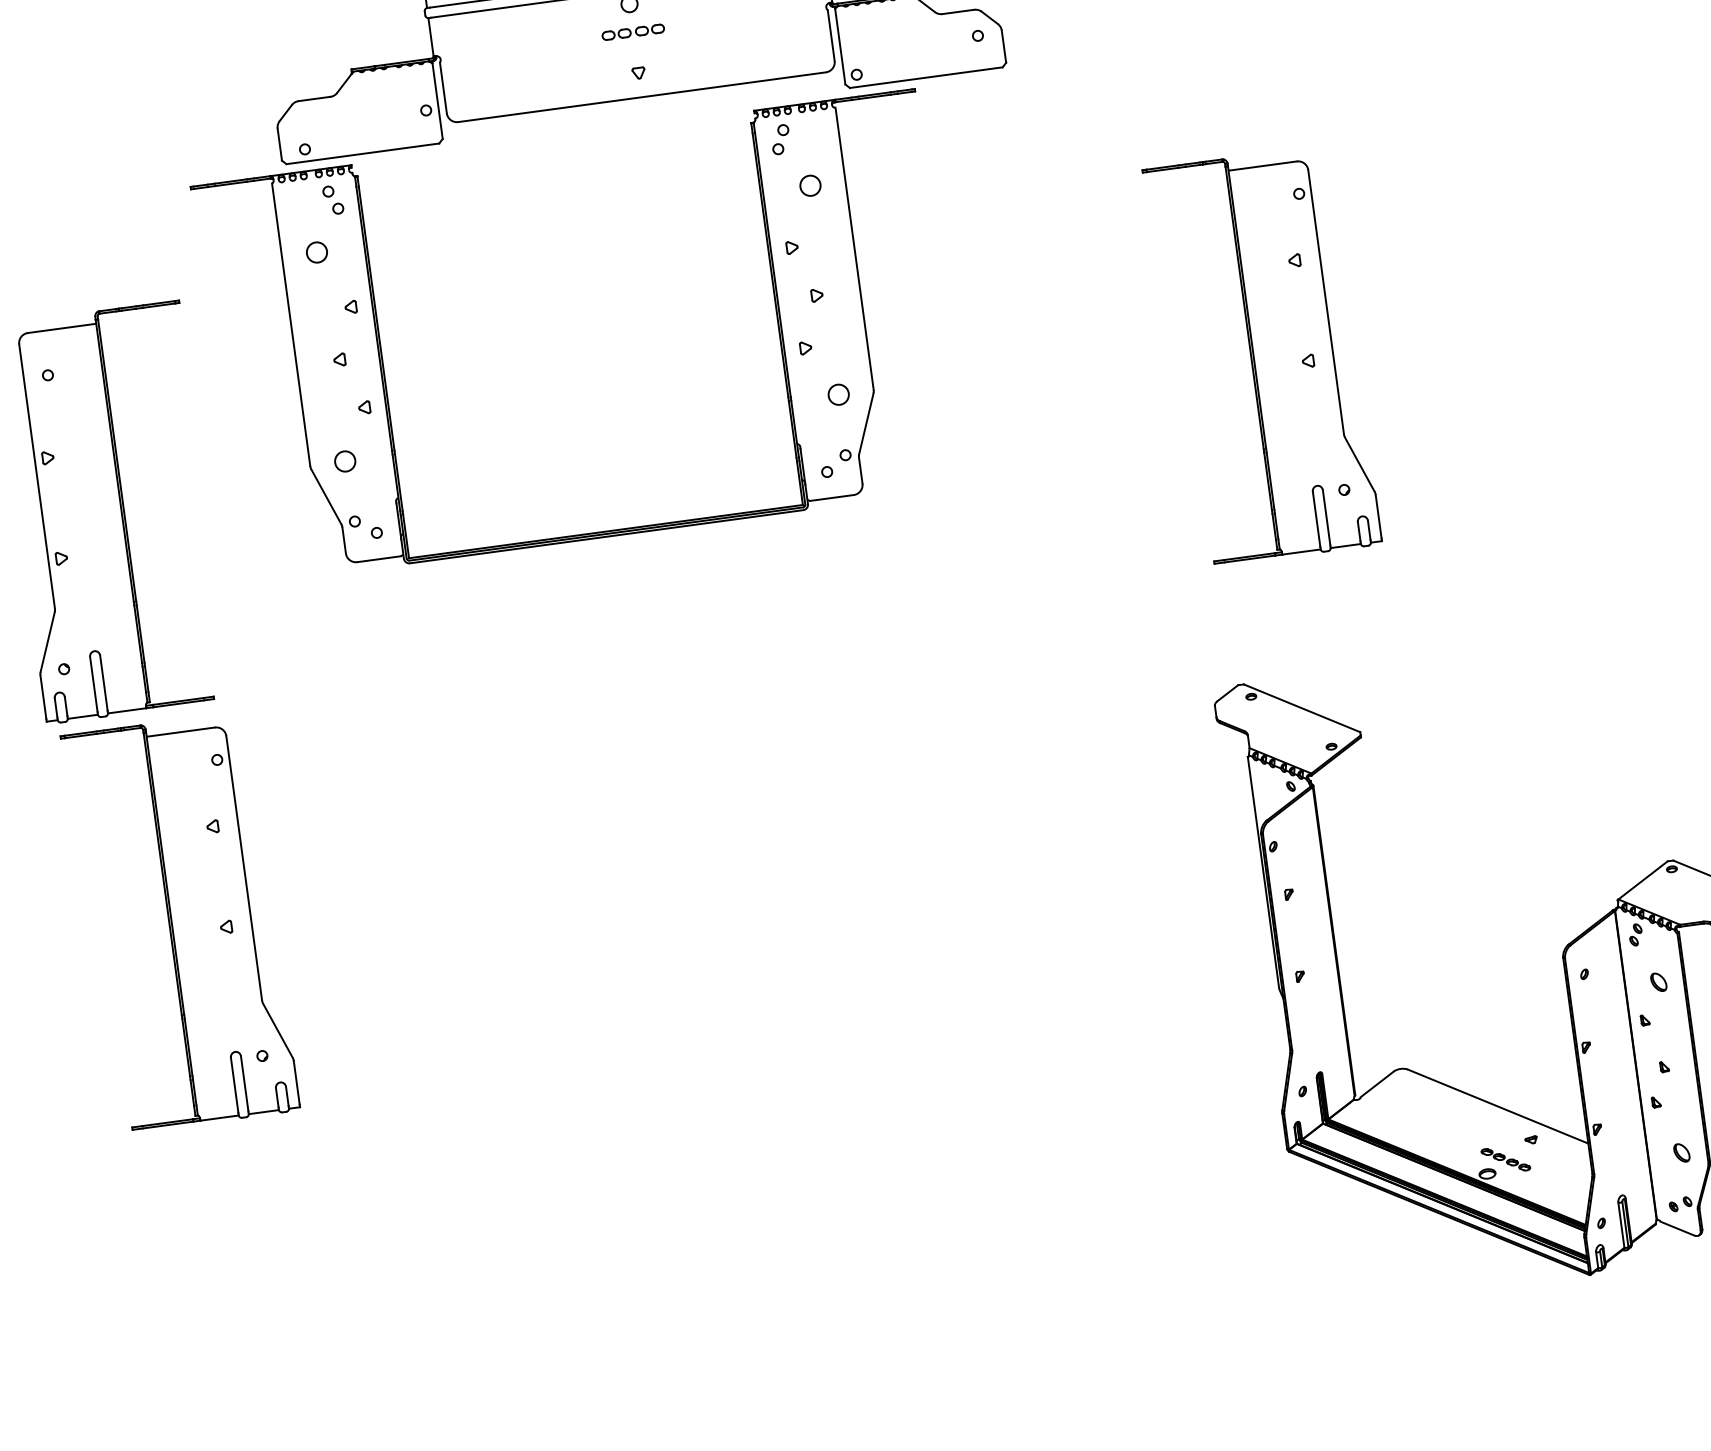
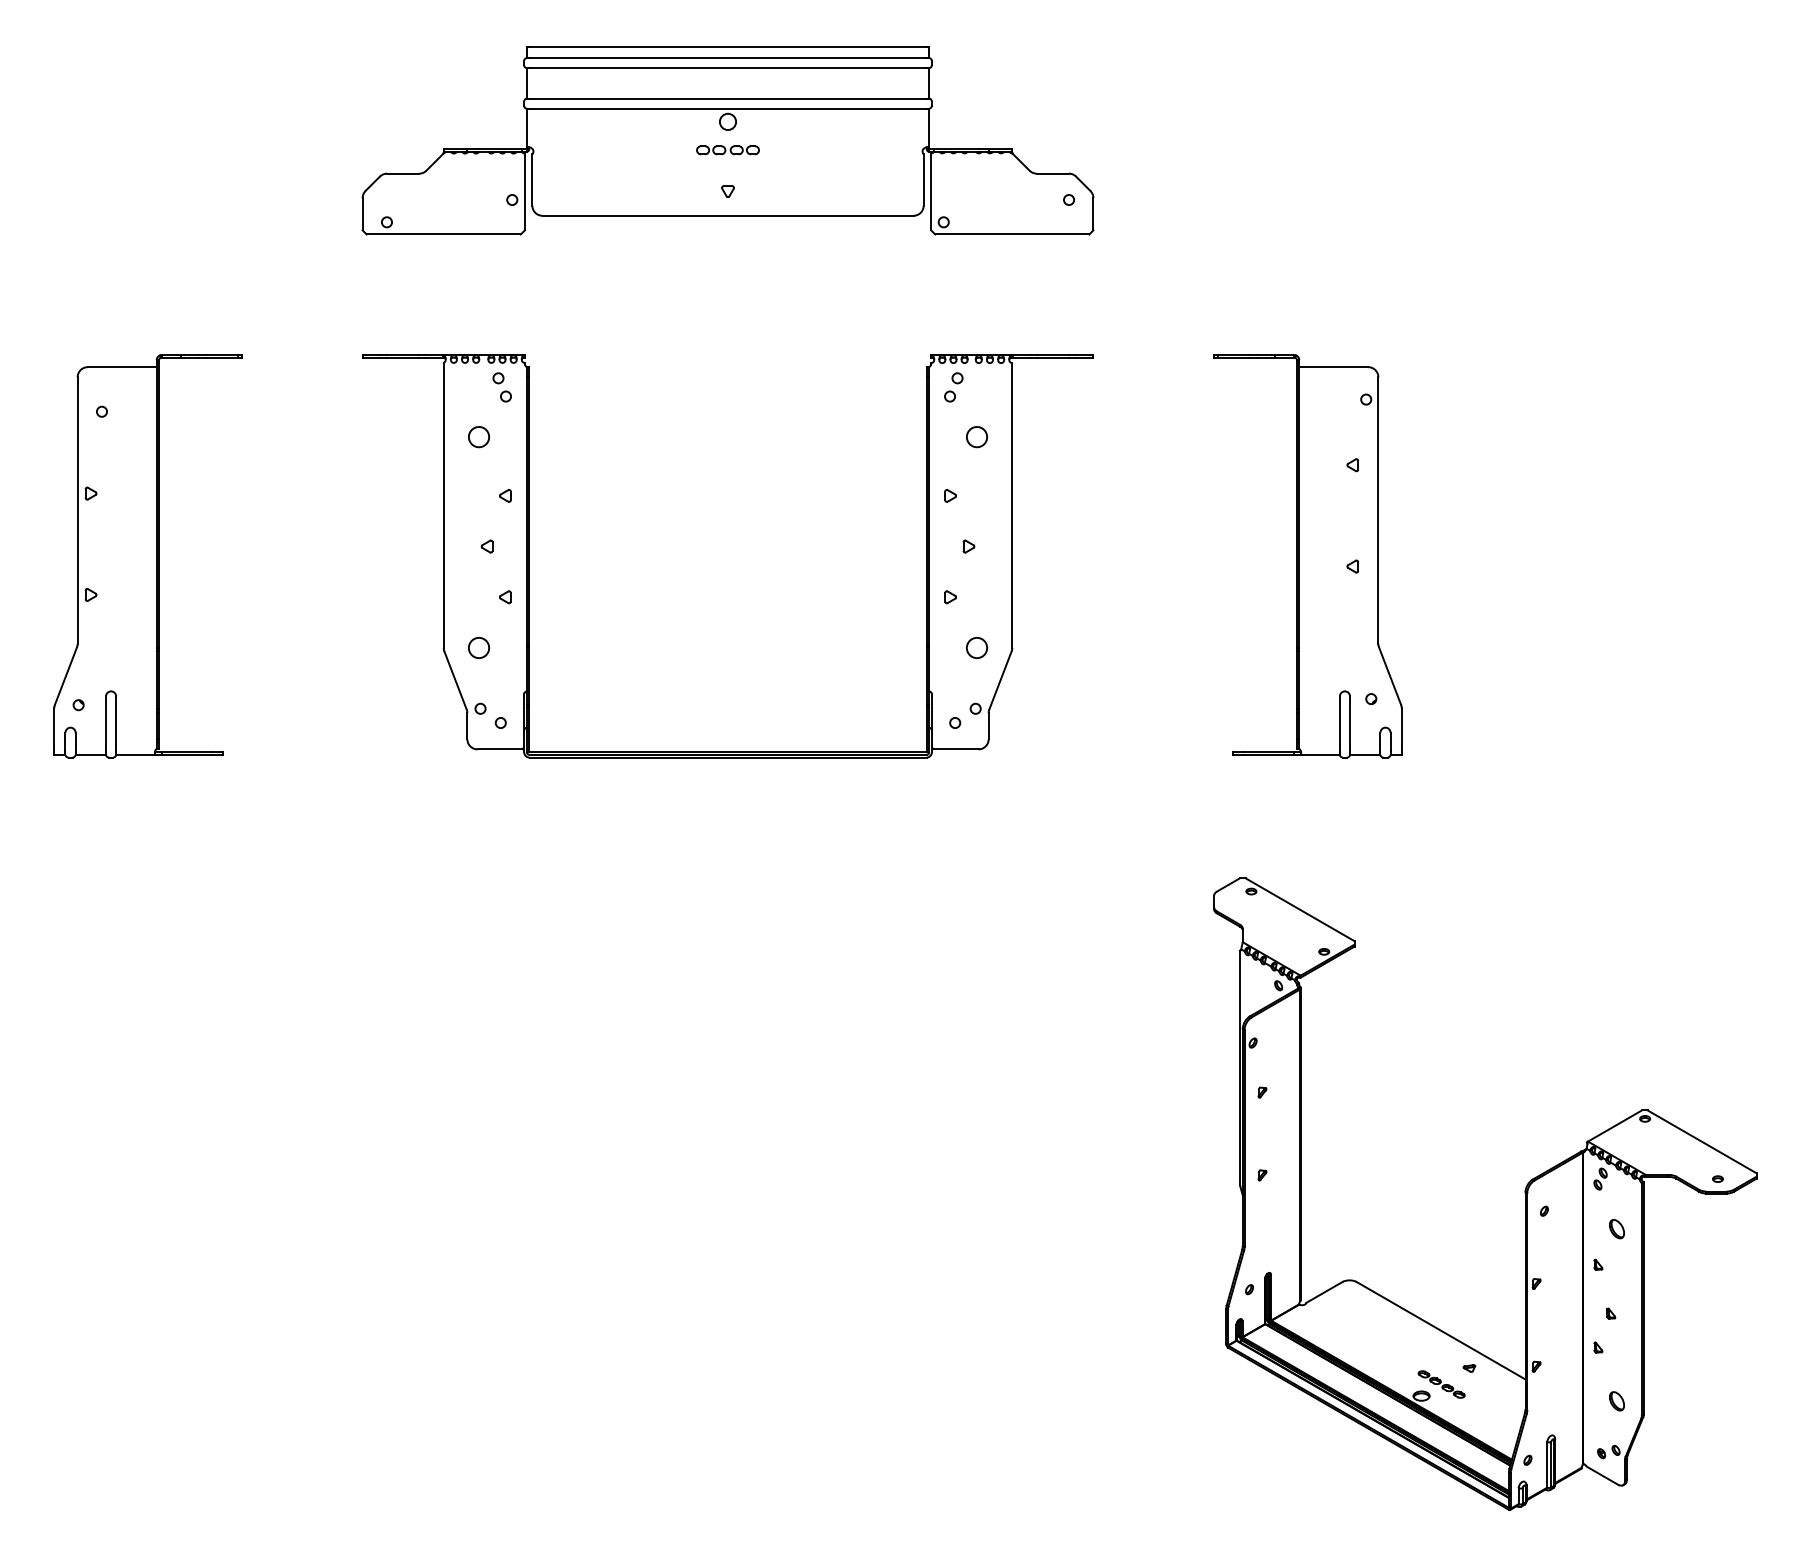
part: (605, 530) -> (727, 751), moved
part: (180, 923) -> (159, 972), removed

